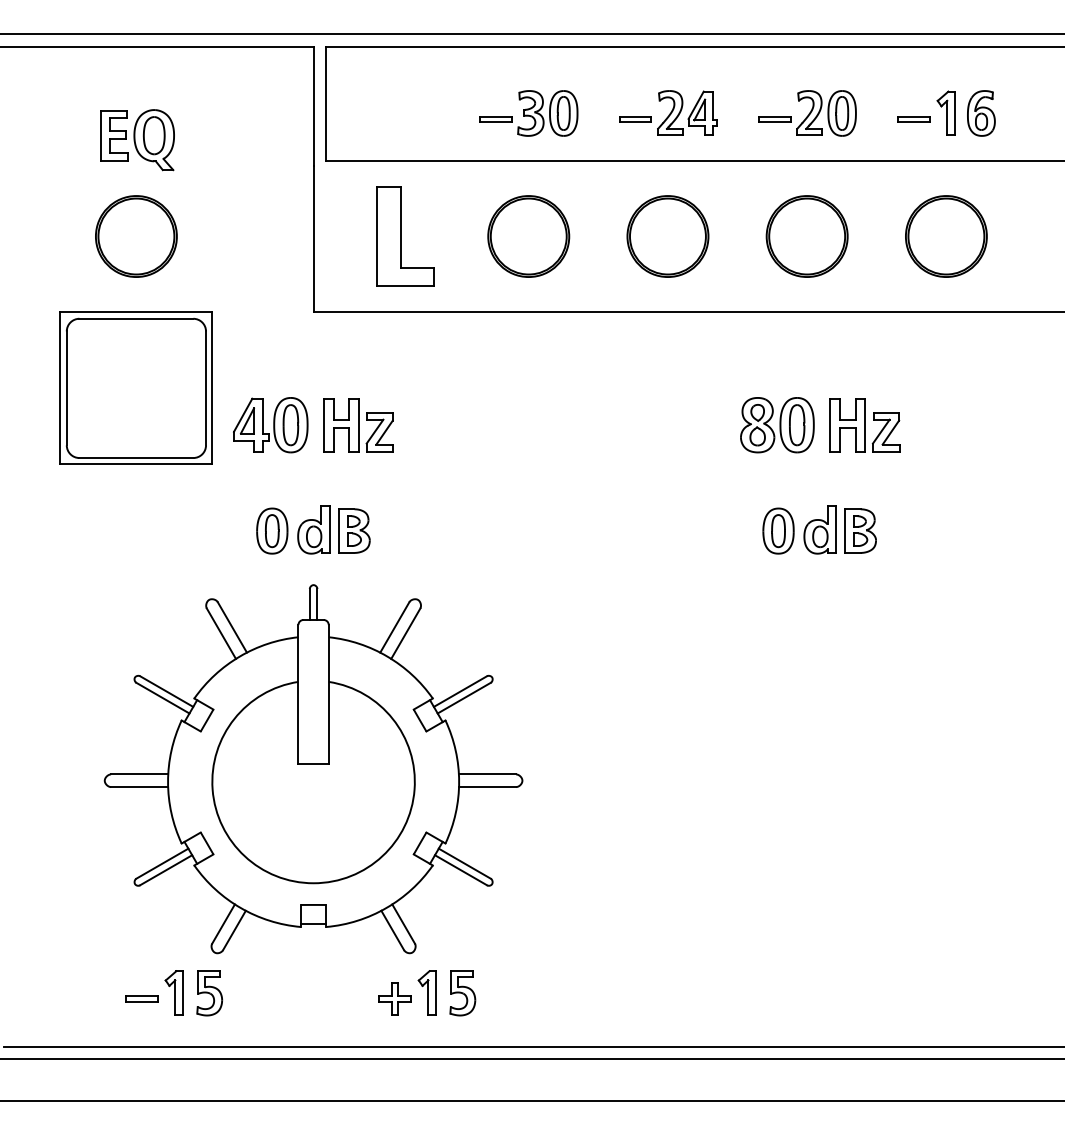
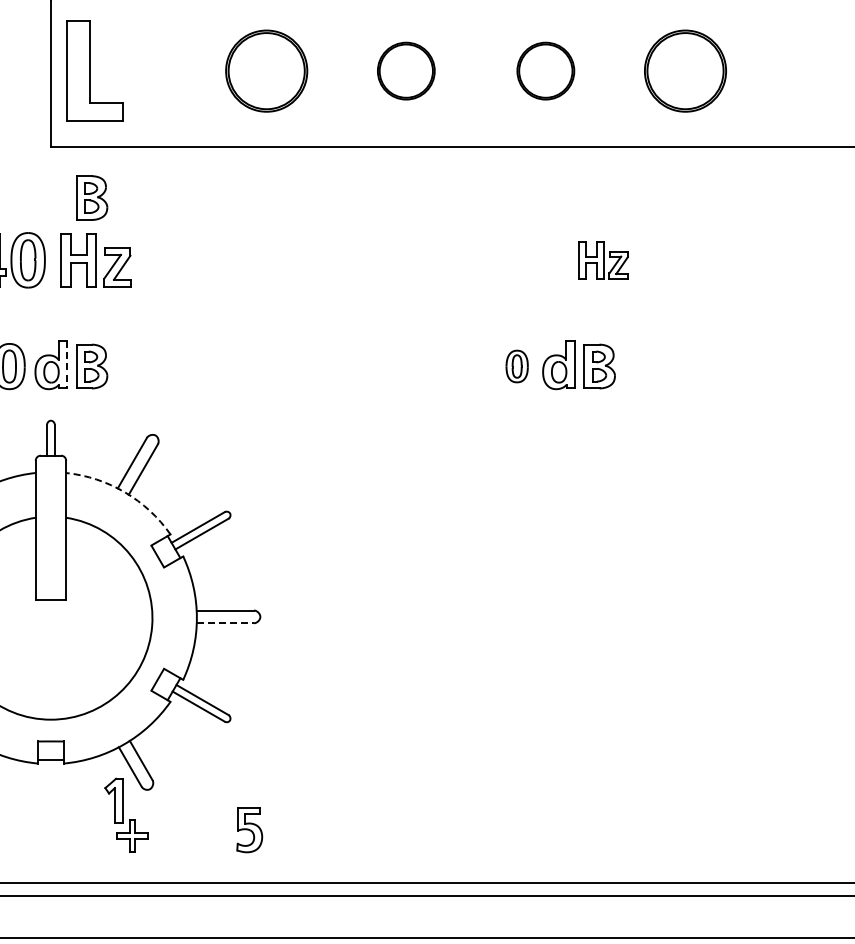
part: (405, 236) -> (94, 71), moved
part: (667, 236) -> (405, 71), size x0.7
part: (806, 236) -> (545, 71), size x0.7
part: (354, 362) -> (91, 197), added
part: (777, 425) -> (516, 260), removed
part: (864, 425) -> (603, 260), size x0.7
line: (329, 529) -> (66, 364), solid -> dashed
part: (778, 530) -> (517, 365), size x0.7
arc: (387, 656) -> (125, 492), solid -> dashed
line: (487, 787) -> (225, 623), solid -> dashed
part: (426, 992) -> (113, 800), moved
part: (462, 993) -> (249, 830), moved

